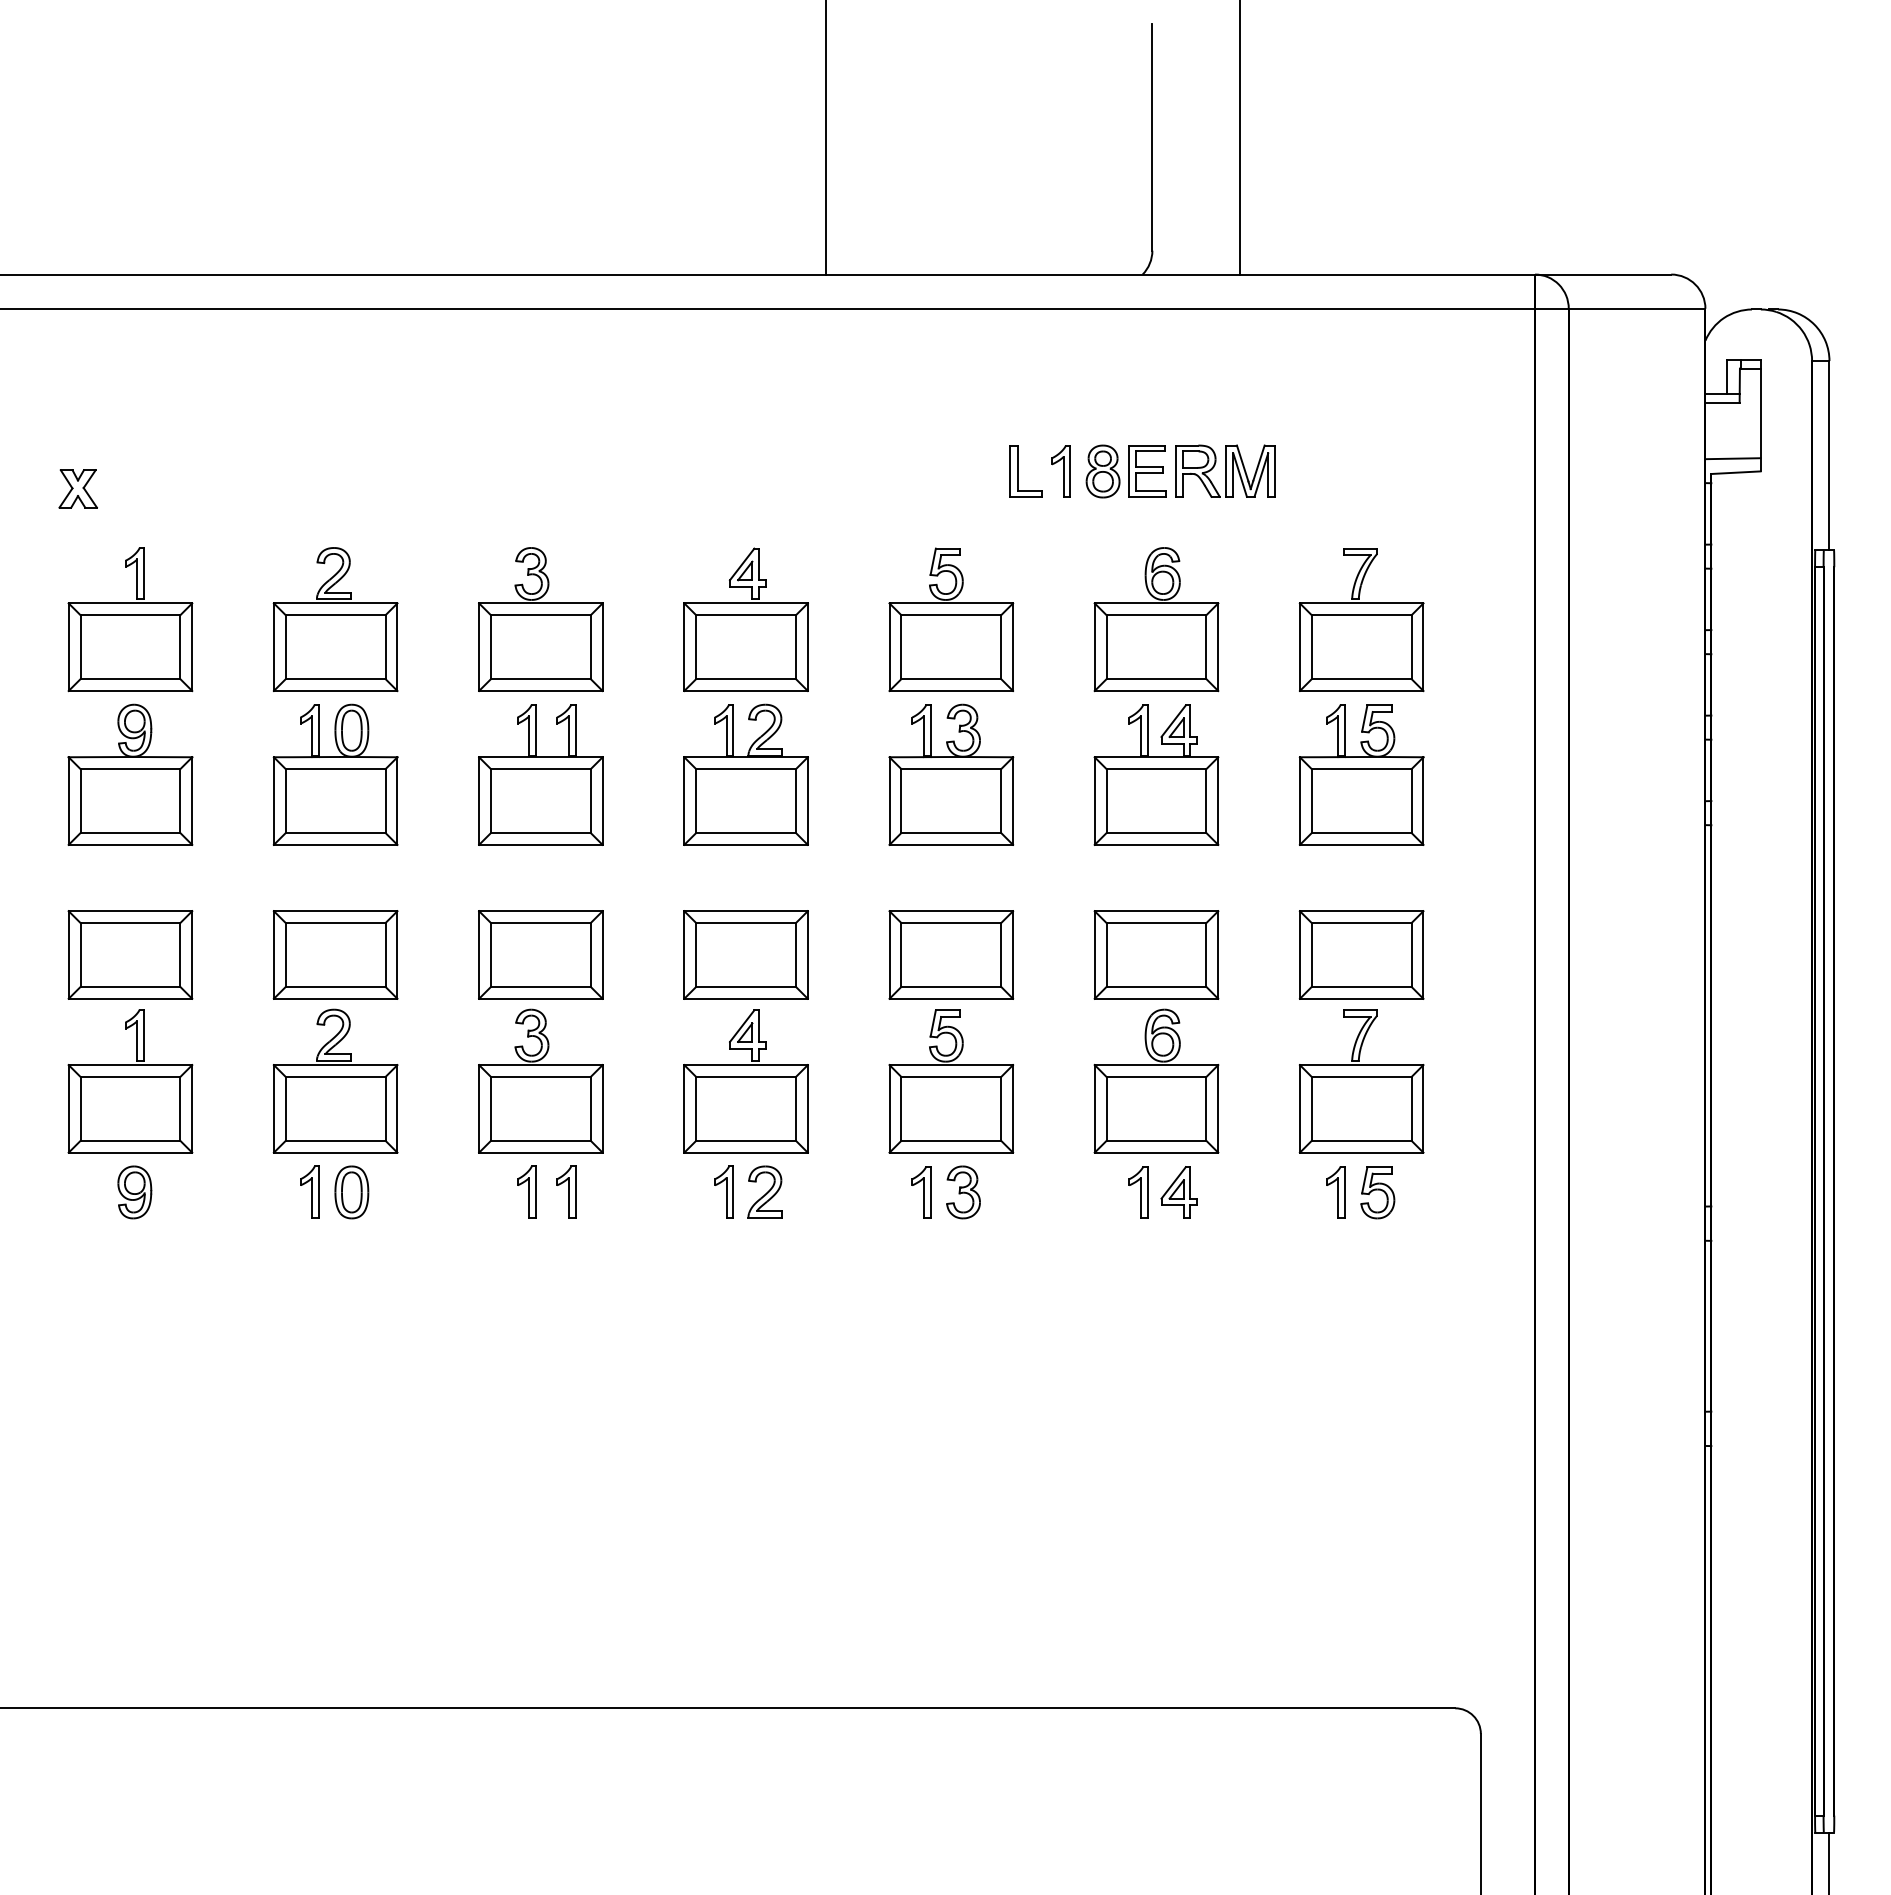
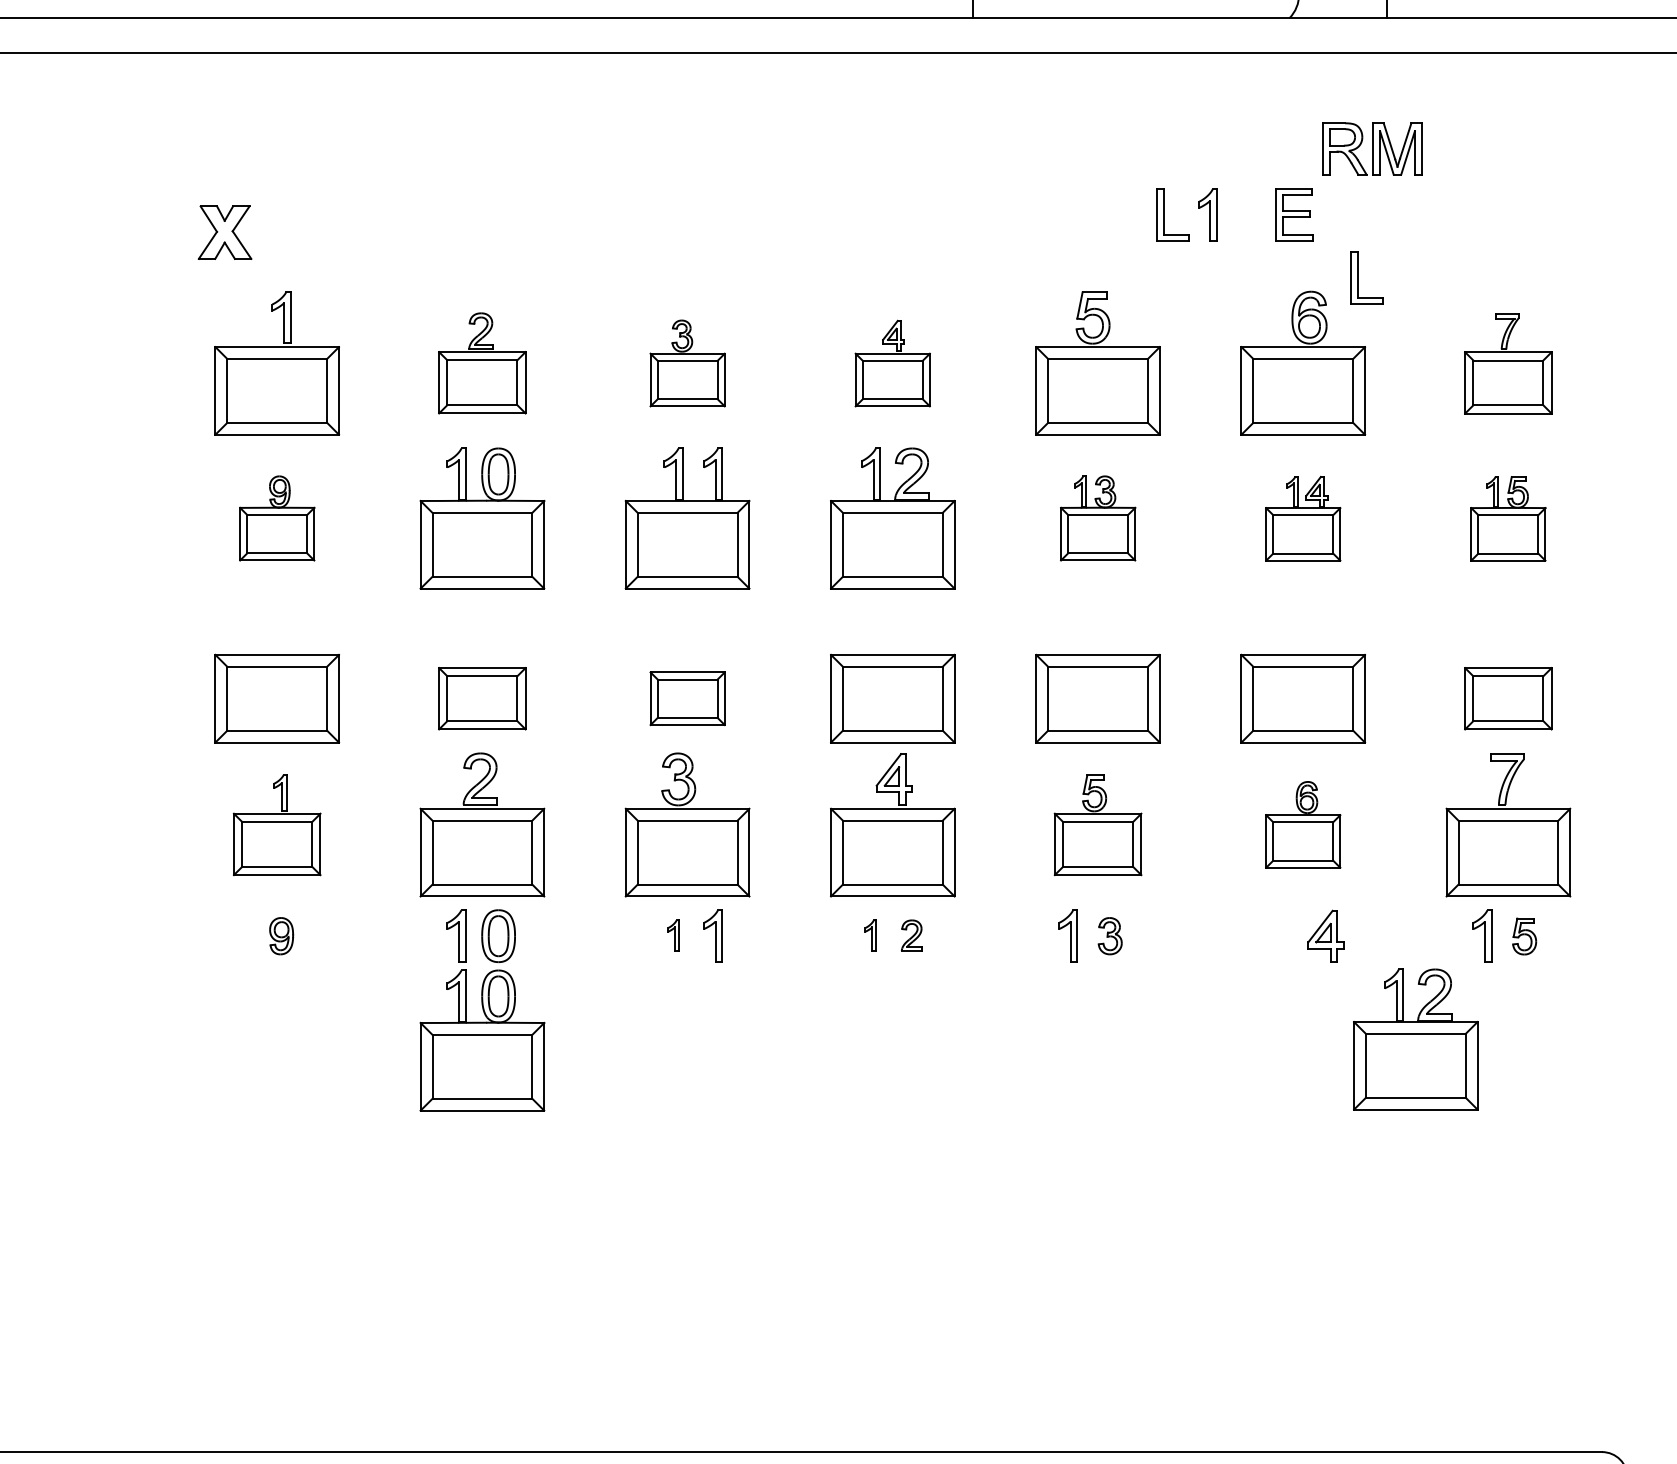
part: (1225, 470) -> (1372, 148), moved
part: (1102, 471) -> (1249, 215), removed
part: (77, 488) -> (224, 232), size x1.4
part: (1212, 534) -> (1359, 278), added
part: (335, 619) -> (482, 363), size x0.7
part: (540, 619) -> (687, 363), size x0.6
part: (745, 619) -> (892, 363), size x0.6
part: (1361, 620) -> (1508, 364), size x0.7
part: (130, 774) -> (277, 518), size x0.6
part: (951, 774) -> (1098, 518), size x0.6
part: (1156, 774) -> (1303, 518), size x0.6
part: (1361, 774) -> (1508, 518), size x0.6
part: (335, 954) -> (482, 698), size x0.7
part: (540, 954) -> (687, 698), size x0.6
part: (1361, 954) -> (1508, 698), size x0.7
part: (1156, 1080) -> (1303, 824), size x0.6
part: (130, 1081) -> (277, 825), size x0.7
part: (951, 1081) -> (1098, 825), size x0.7
part: (526, 1191) -> (673, 935), size x0.6
part: (723, 1191) -> (870, 935), size x0.6
part: (764, 1191) -> (911, 935), size x0.6
part: (134, 1192) -> (281, 936), size x0.7
part: (963, 1192) -> (1110, 936), size x0.7
part: (1138, 1192) -> (1285, 936), removed
part: (1377, 1192) -> (1524, 936), size x0.7
part: (1268, 1295) -> (1415, 1039), added
part: (335, 1296) -> (482, 1040), added

